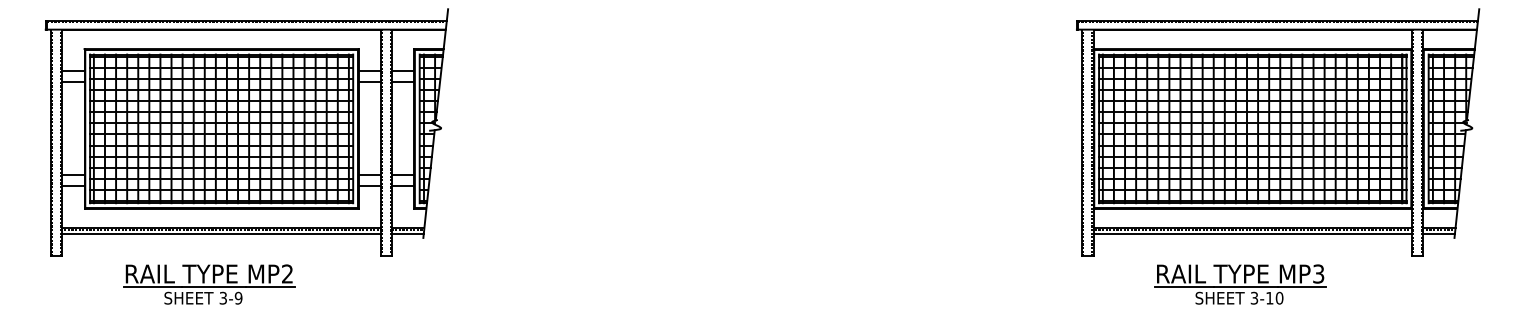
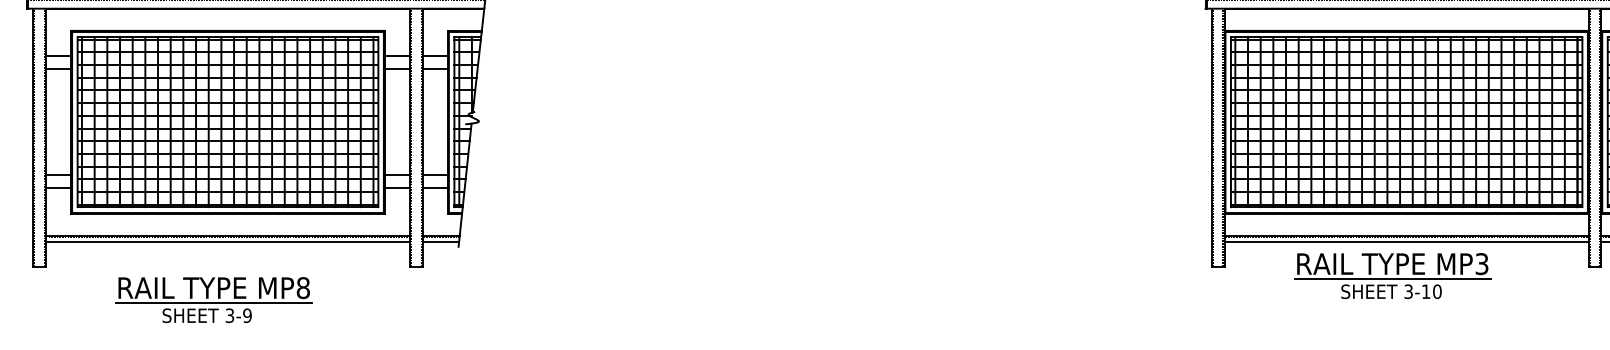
text: (287, 273) -> (303, 287), MP2 -> MP8
part: (1240, 284) -> (1392, 276), moved

